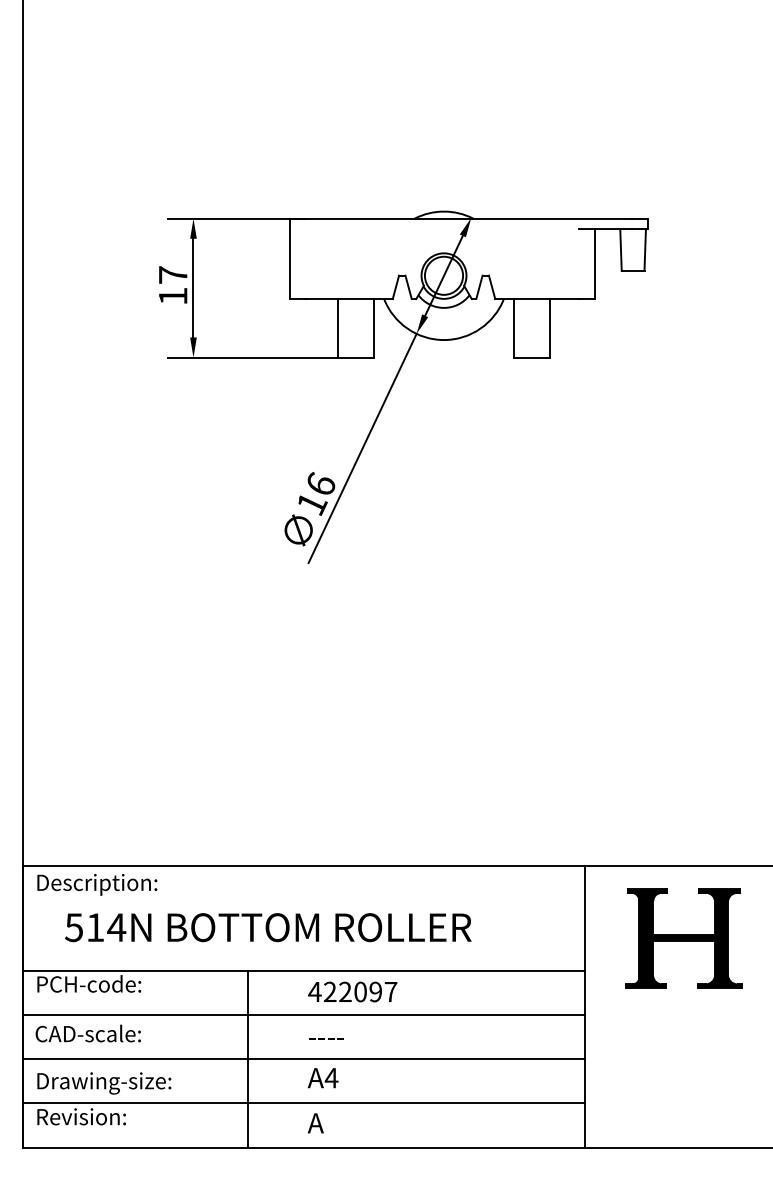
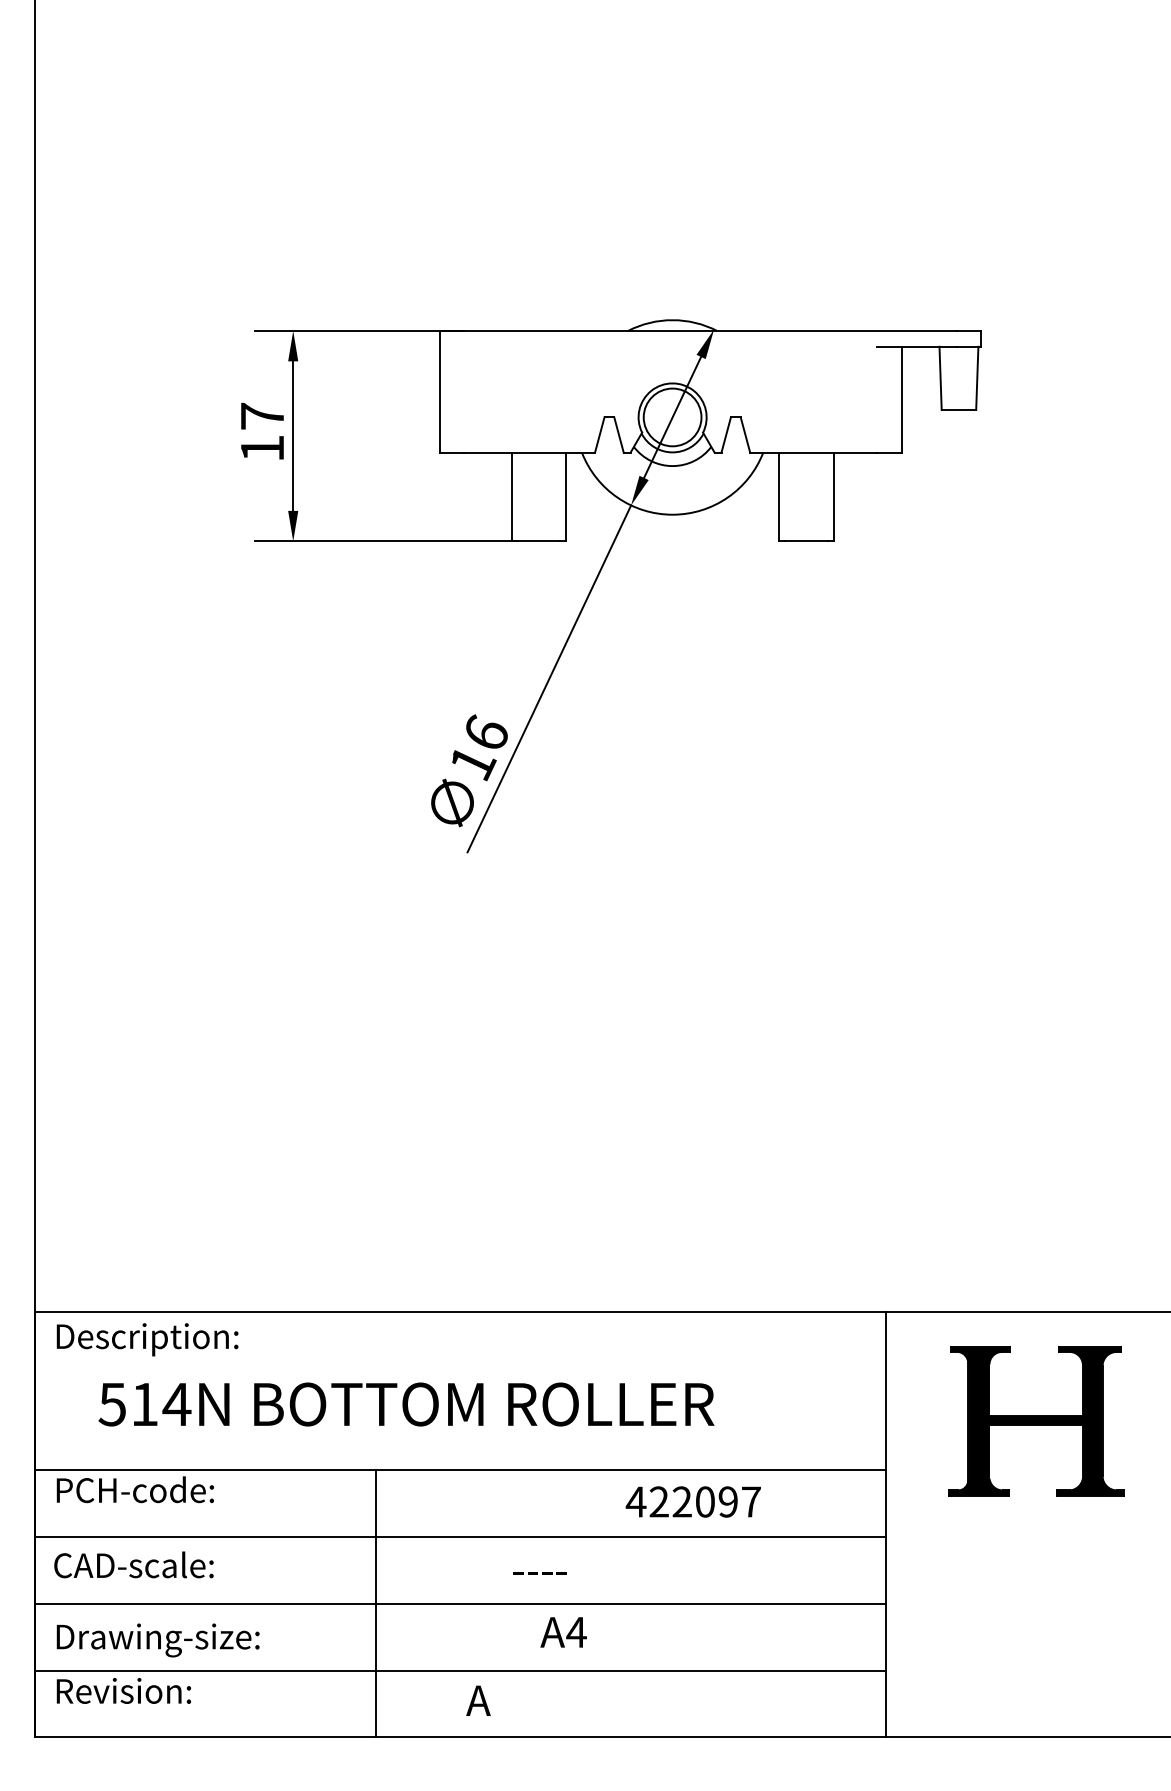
text: (352, 991) -> (693, 1501), moved
text: (326, 1038) -> (540, 1572), moved
text: (322, 1078) -> (562, 1632), moved

